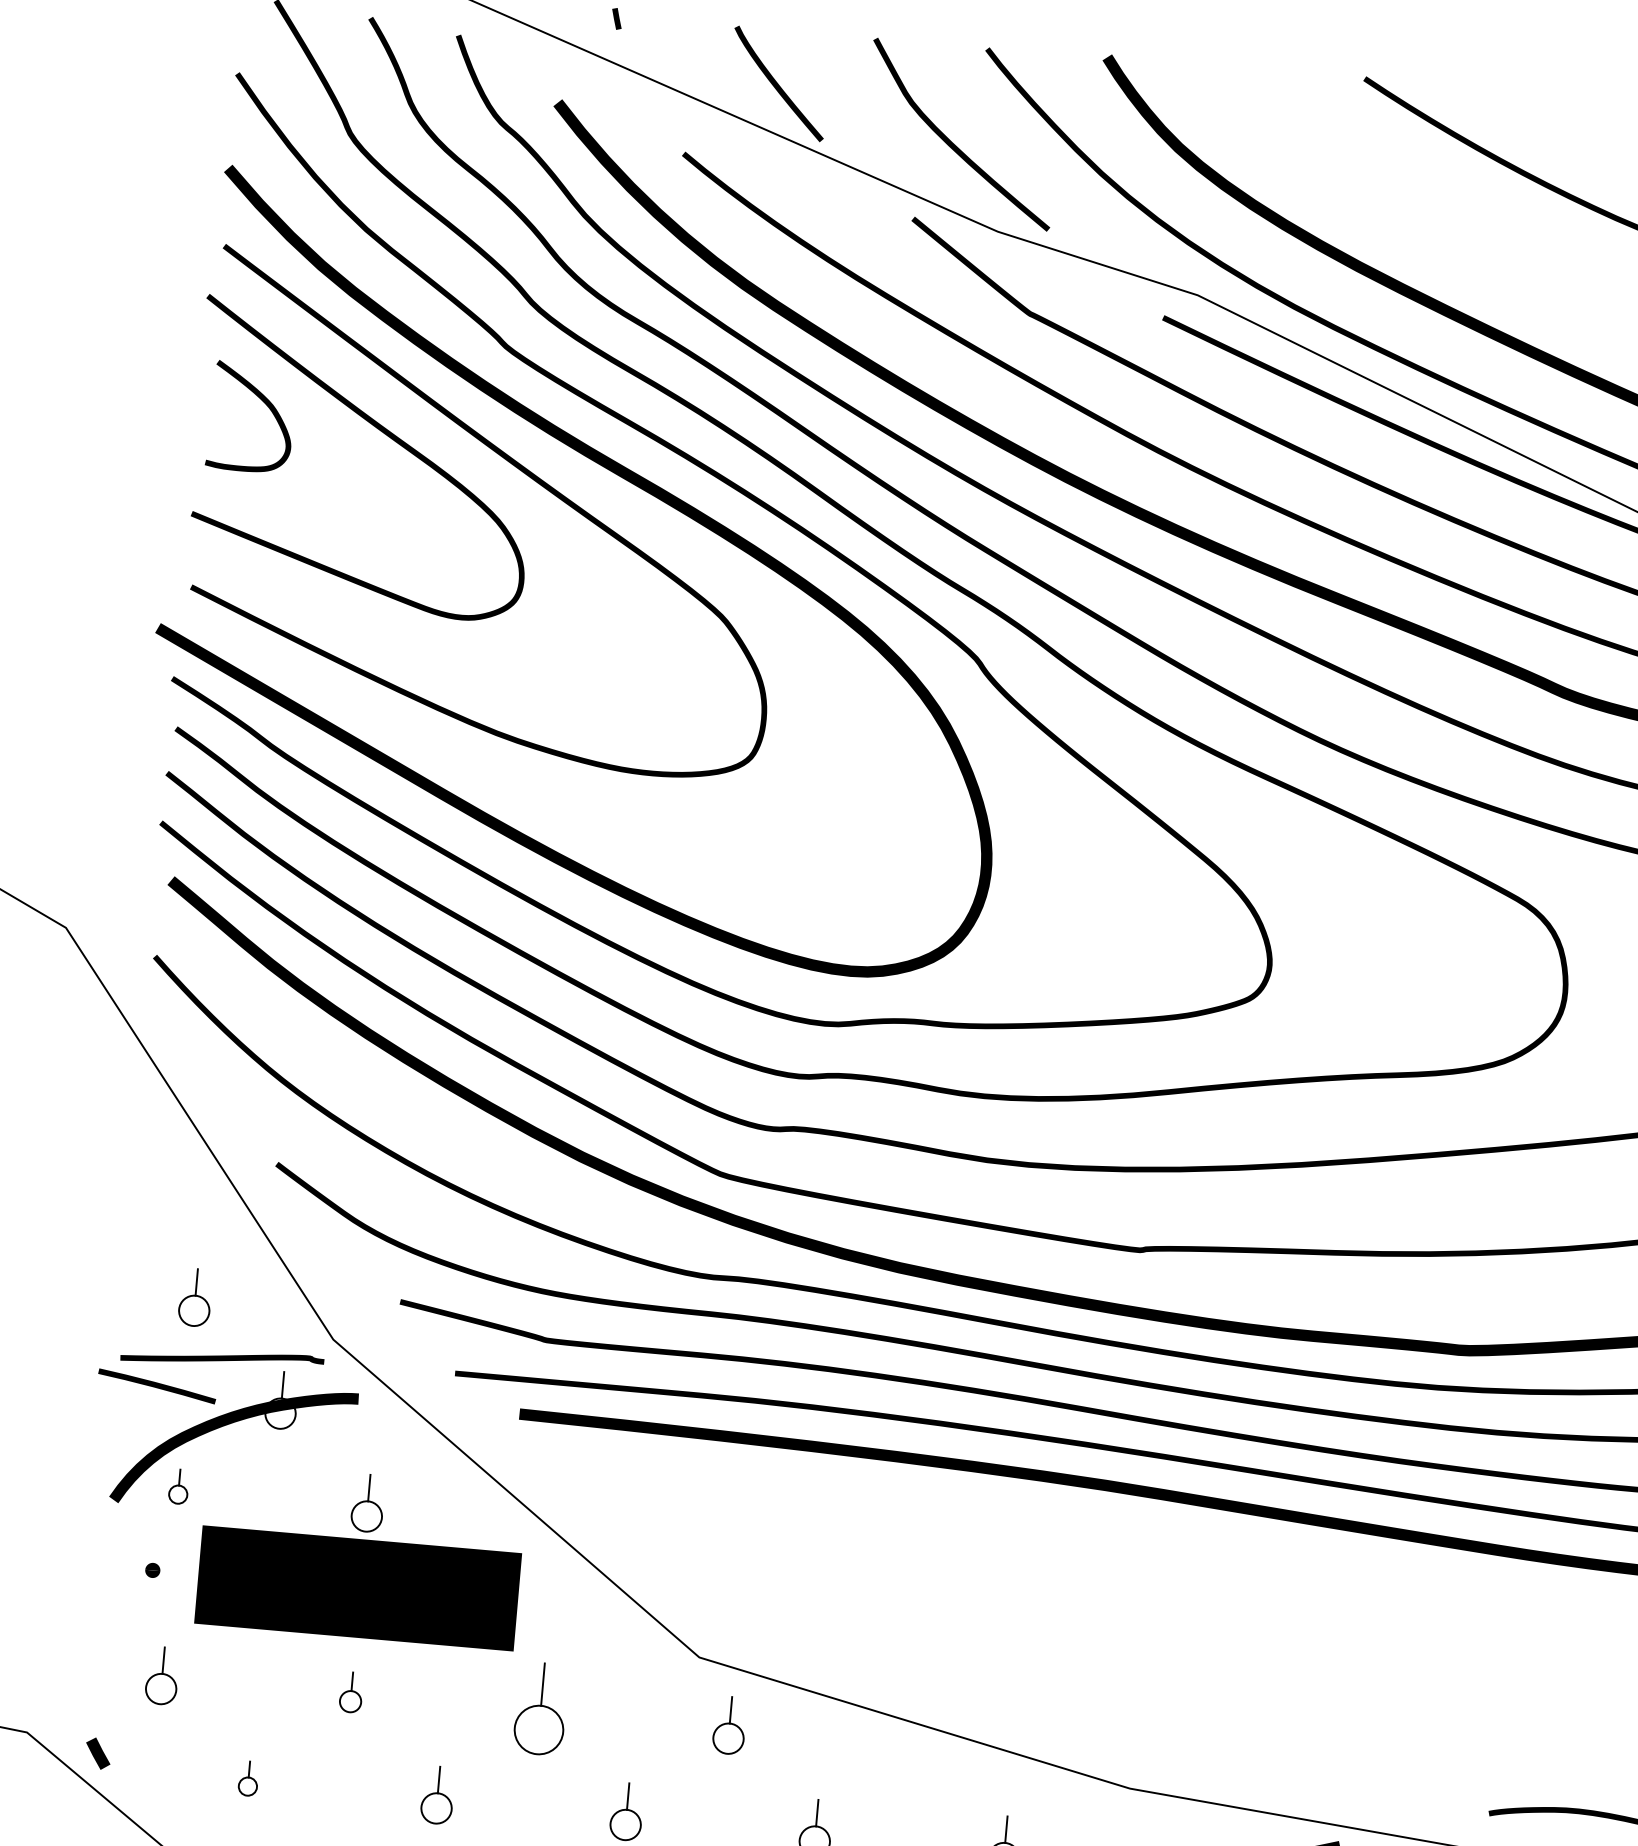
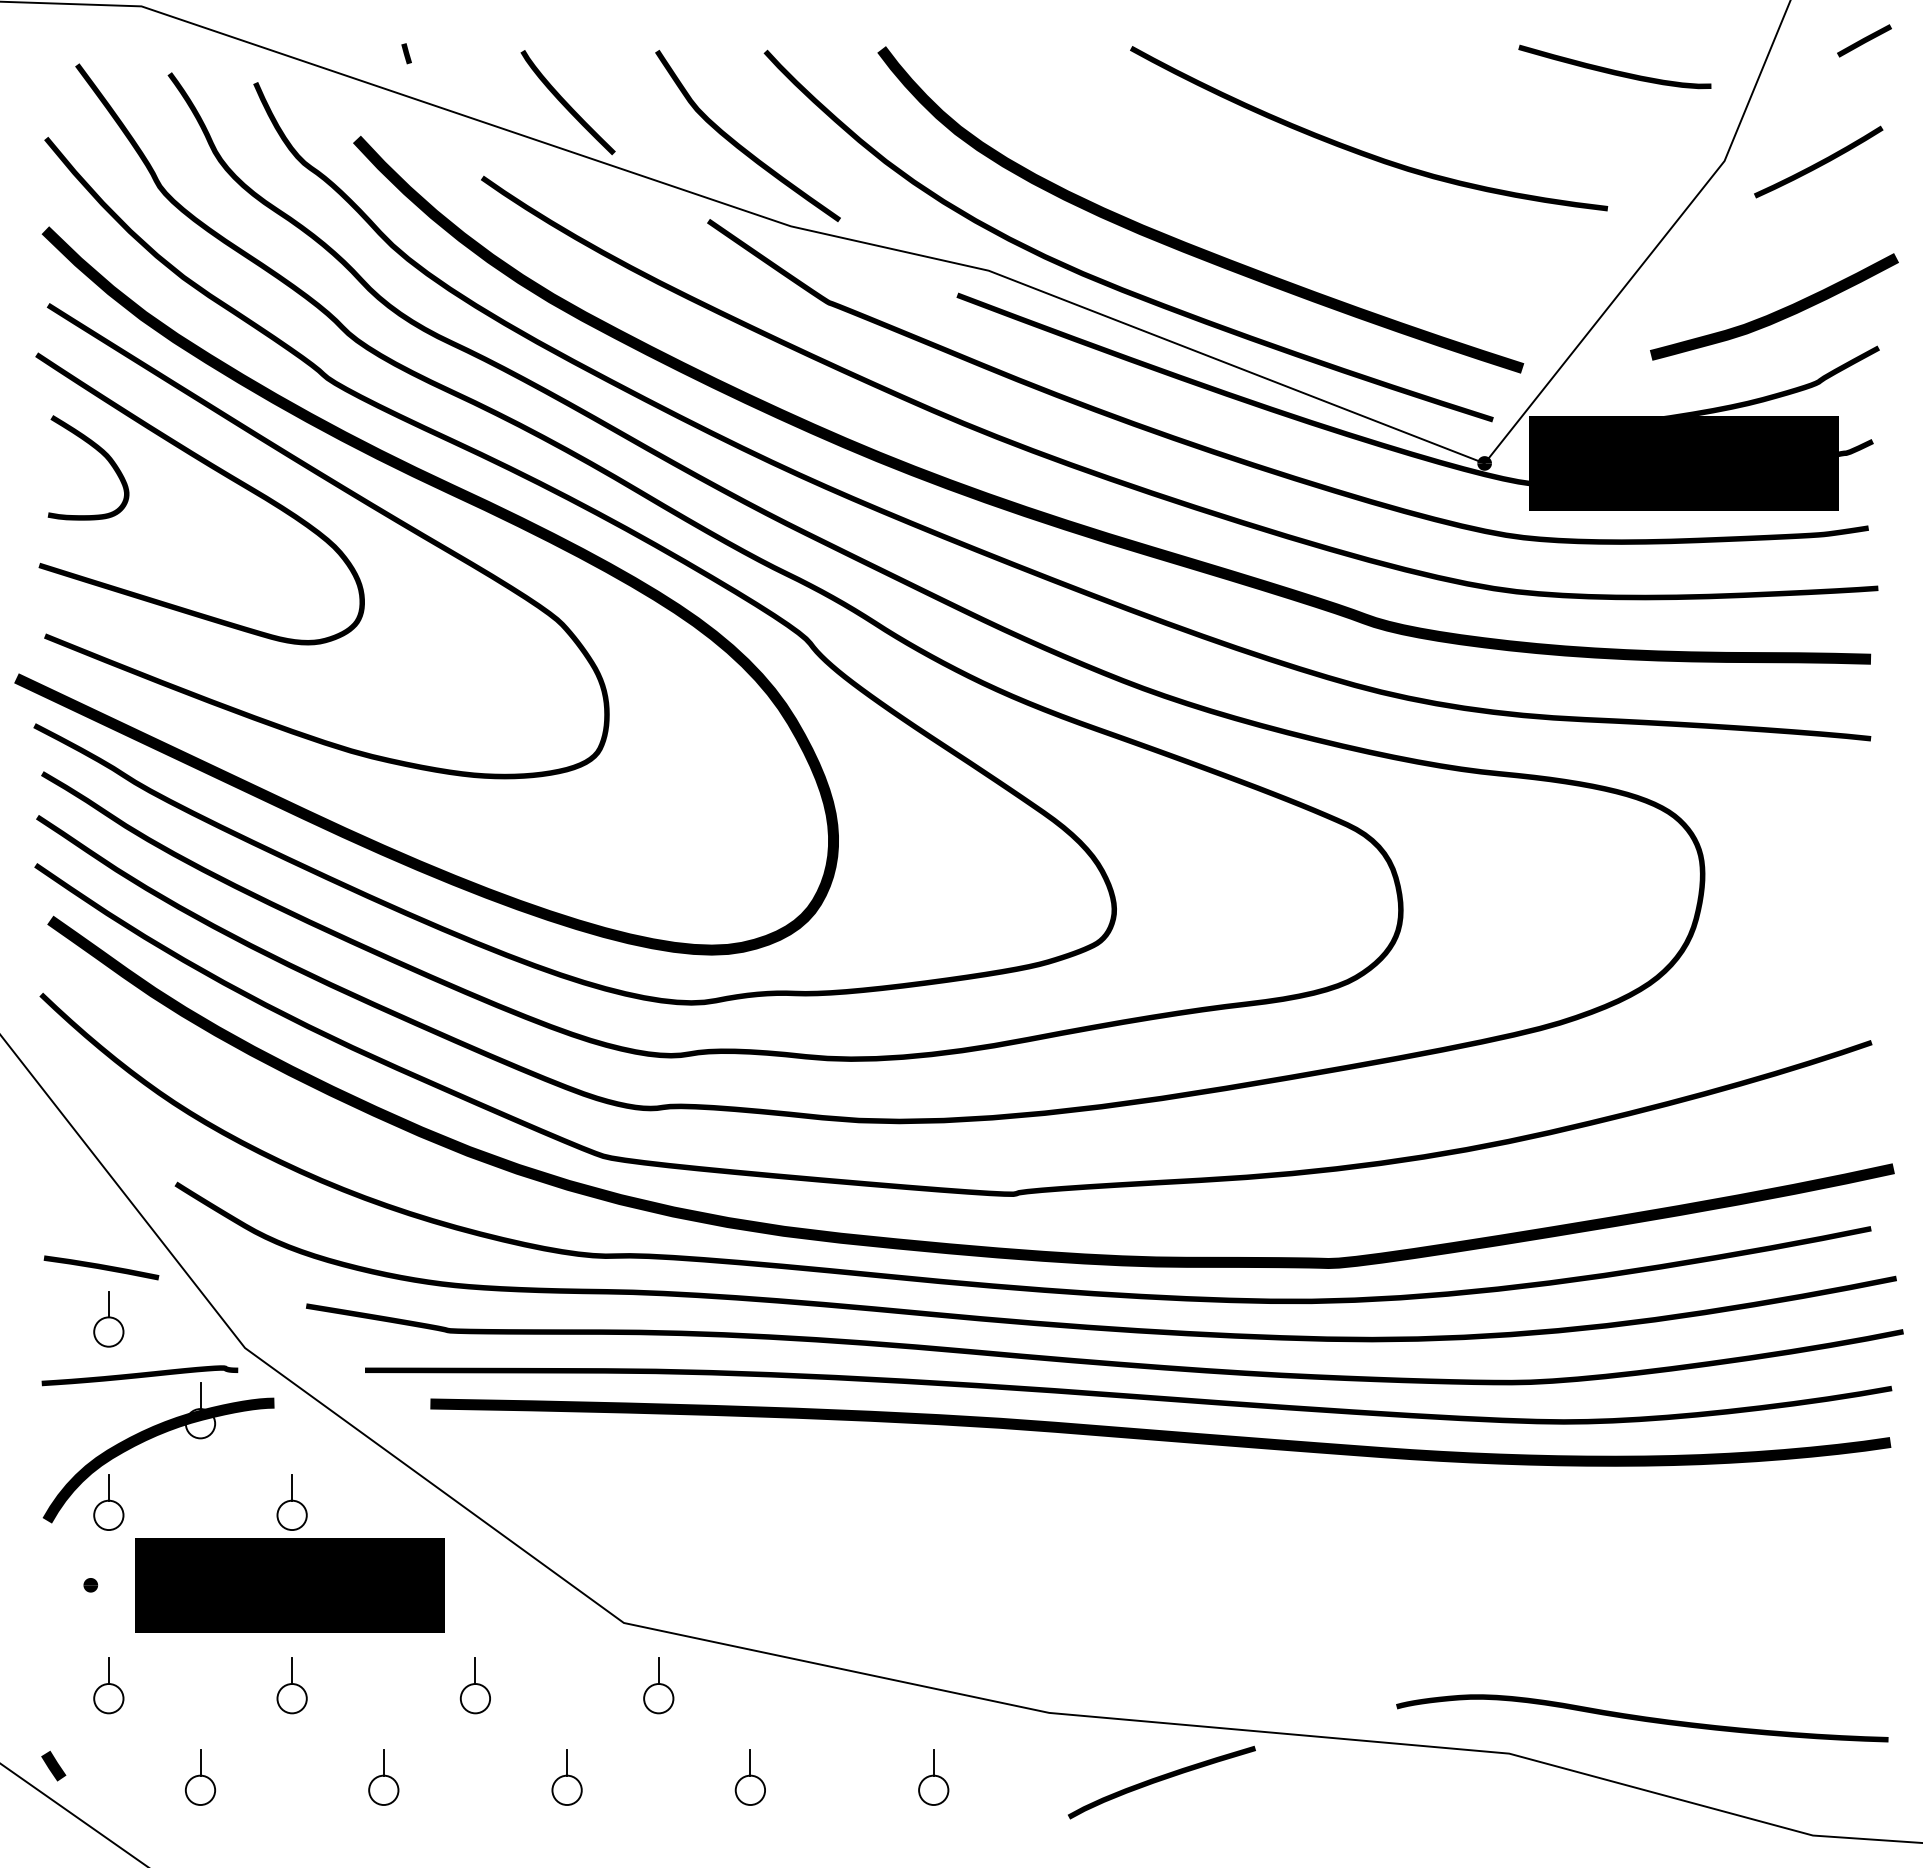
line: (157, 1386) -> (101, 1267), moved
part: (178, 1486) -> (108, 1502), size x1.67
part: (350, 1691) -> (291, 1685), size x1.43
part: (539, 1708) -> (474, 1685), size x0.62
part: (248, 1778) -> (200, 1777), size x1.67

